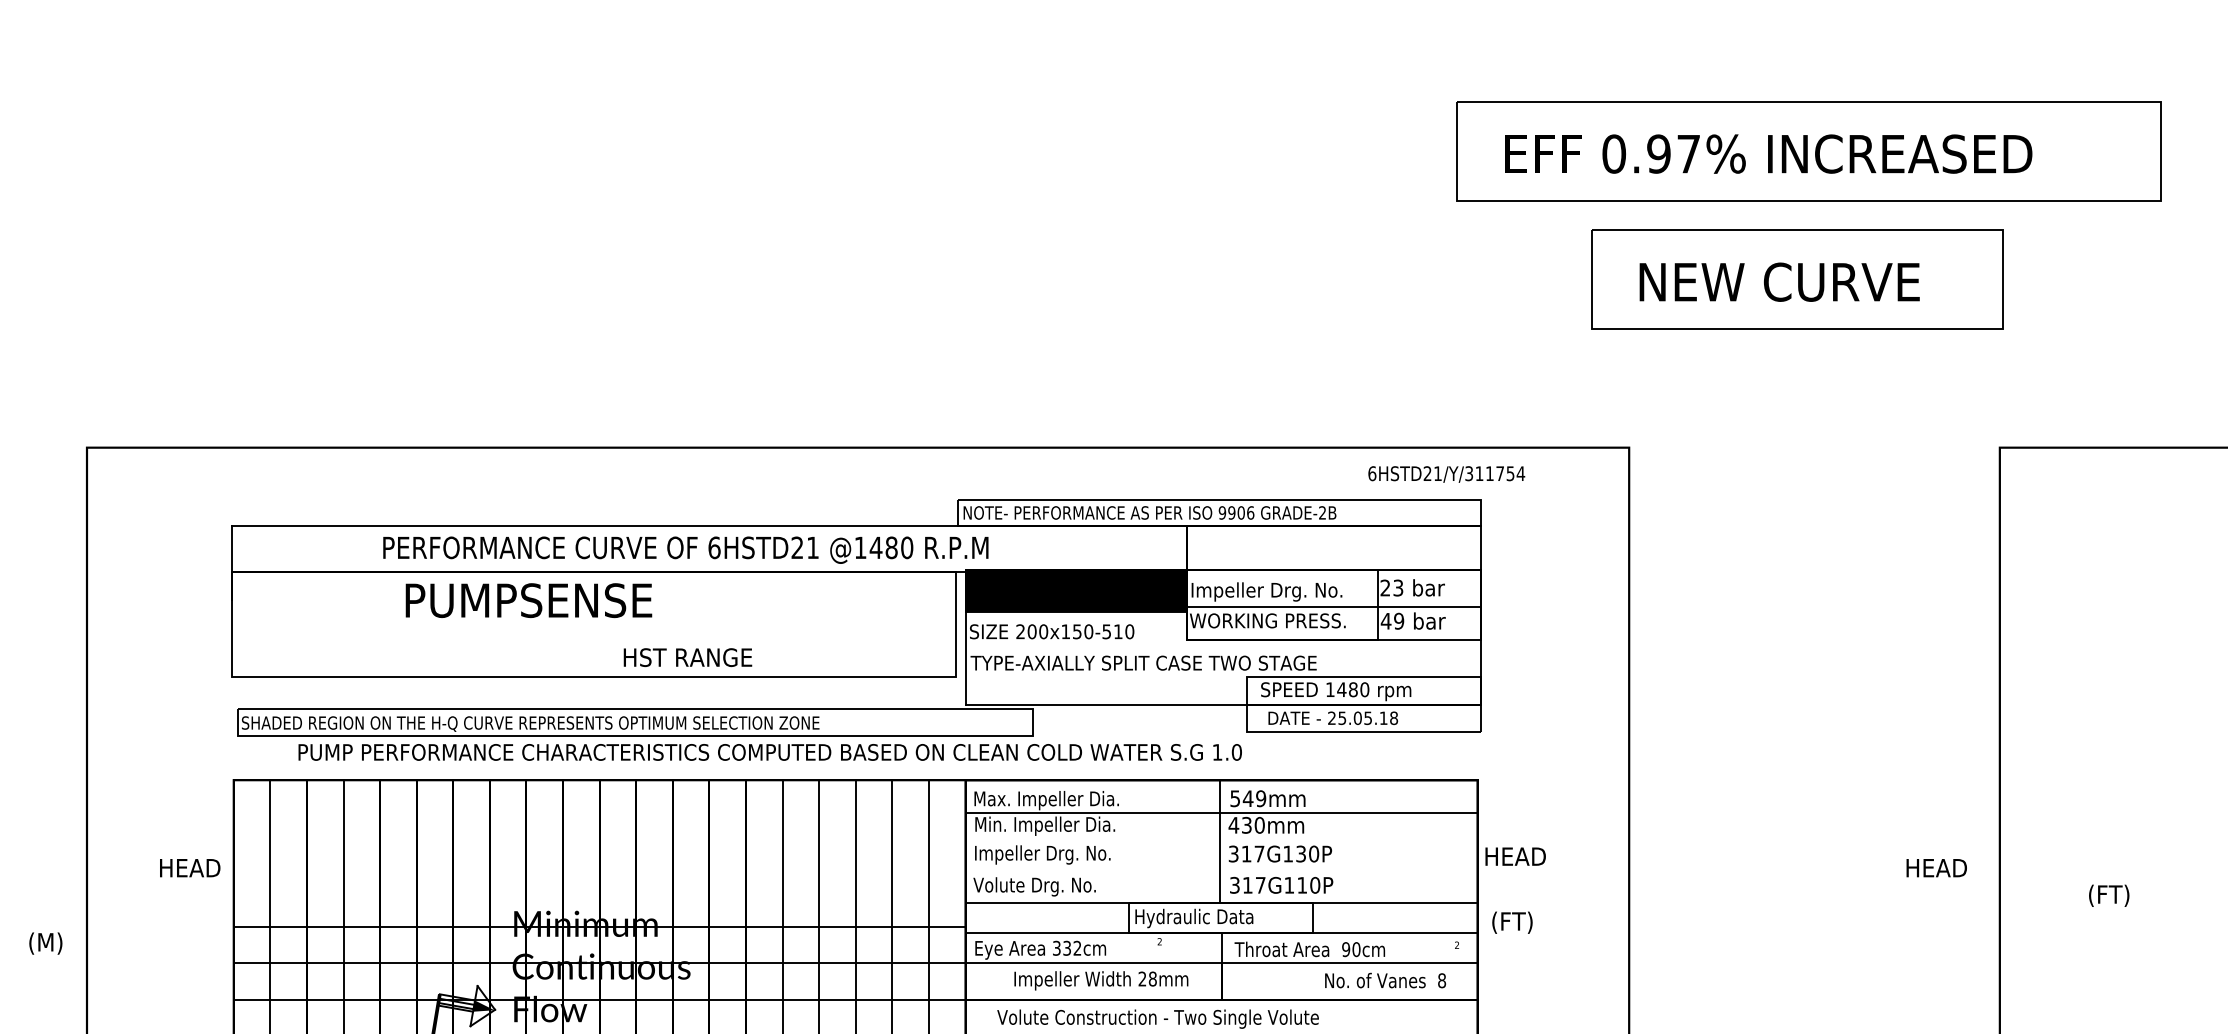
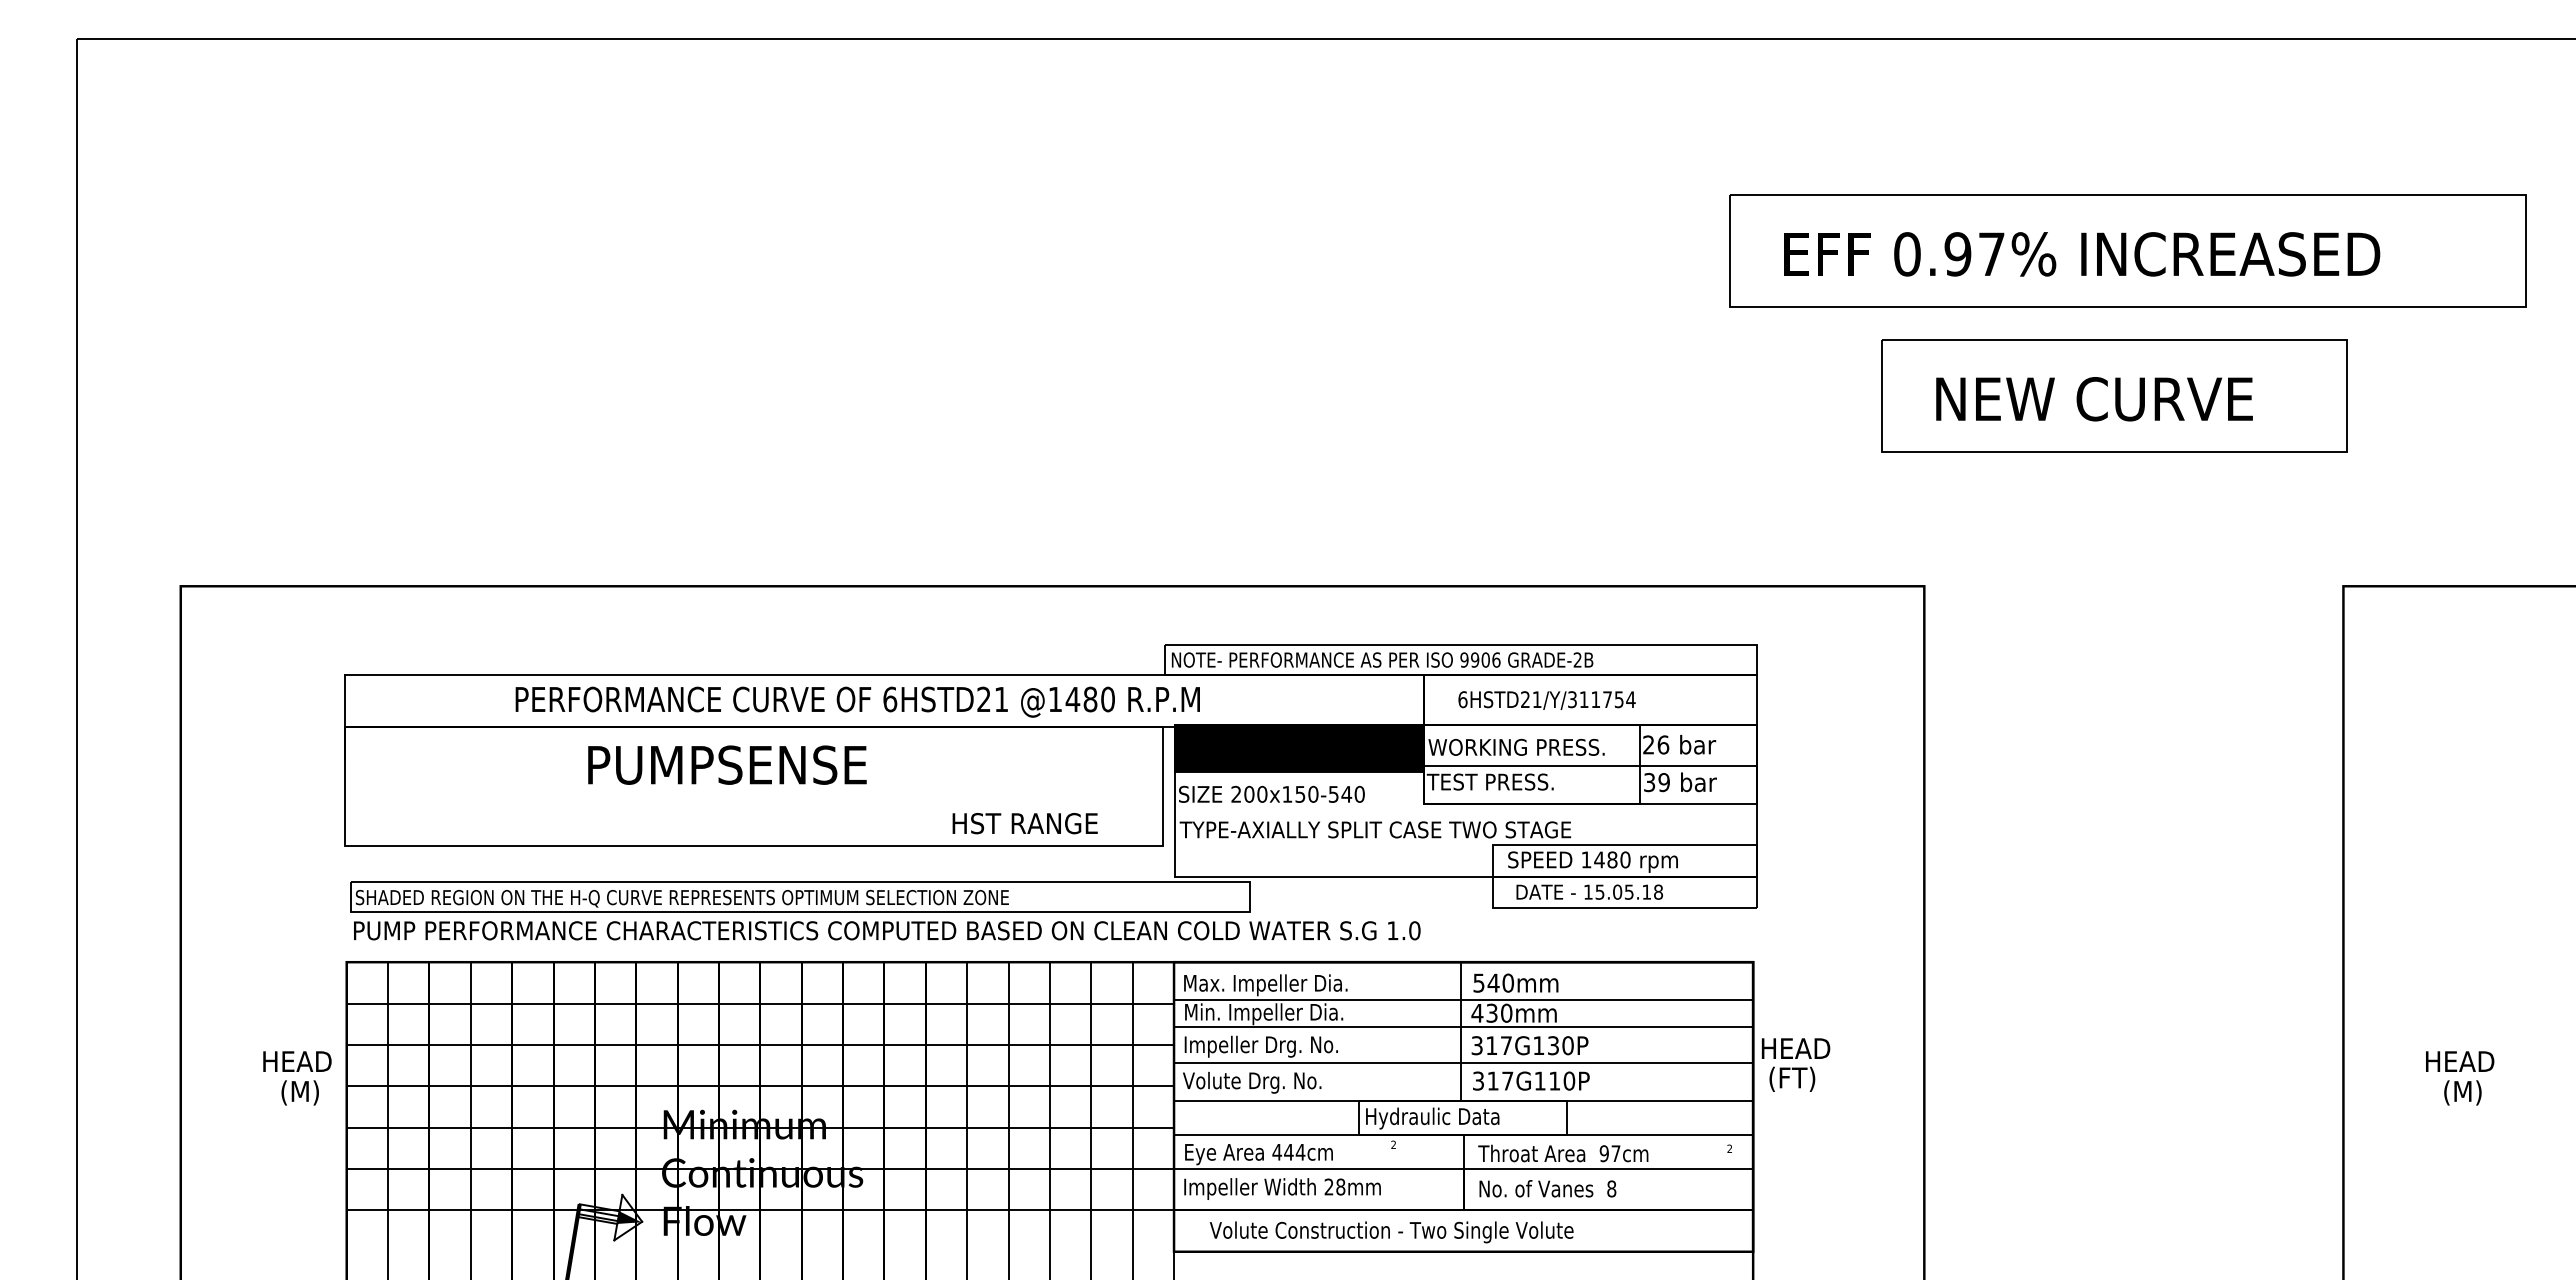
text: (1446, 474) -> (1546, 700), moved
text: (1398, 587) -> (1663, 744), 23 -> 26
text: (1268, 592) -> (1516, 749), Impeller Drg. No. -> WORKING PRESS.
text: (529, 600) -> (727, 764), moved
text: (1266, 620) -> (1514, 781), WORKING PRESS. -> TEST PRESS.
text: (1386, 621) -> (1649, 782), 49 -> 39
text: (1118, 631) -> (1346, 794), 200x150-510 -> 200x150-540
text: (687, 657) -> (1024, 823), moved
text: (1332, 717) -> (1588, 891), 25.05.18 -> 15.05.18
text: (770, 752) -> (887, 930), moved
text: (1260, 798) -> (1507, 982), 549mm -> 540mm
line: (599, 816) -> (760, 1003), added
line: (1221, 837) -> (1463, 1027), added
line: (599, 852) -> (760, 1044), added
text: (1937, 868) -> (2460, 1061), moved
line: (1220, 869) -> (1462, 1063), added
line: (599, 890) -> (760, 1086), added
text: (2114, 895) -> (2472, 1092), (FT) -> (M)
text: (1512, 921) -> (1792, 1078), moved
text: (45, 943) -> (299, 1092), moved
text: (1066, 947) -> (1288, 1151), 332cm -> 444cm
text: (1356, 949) -> (1615, 1153), 90cm -> 97cm
text: (1101, 980) -> (1282, 1188), moved
text: (1385, 980) -> (1547, 1188), moved

